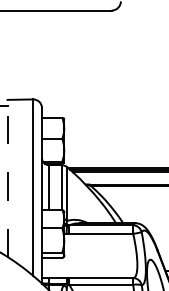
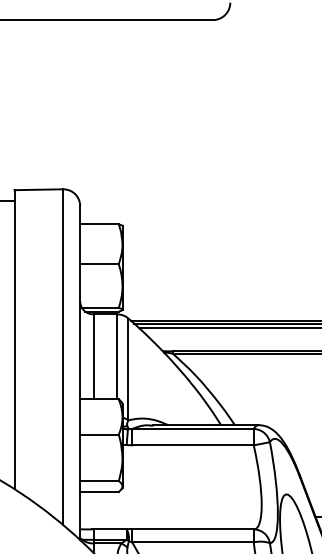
line: (7, 178) -> (14, 339), dashed -> solid

